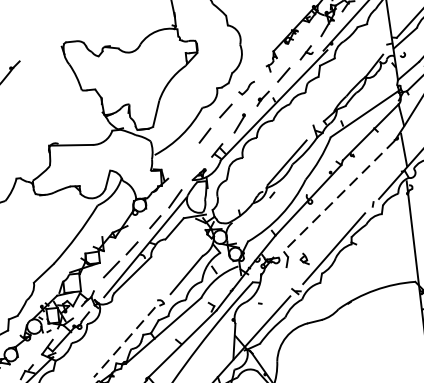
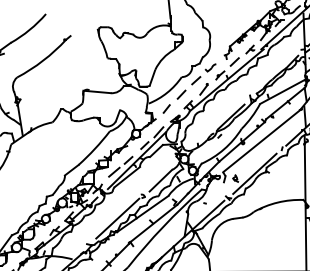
line: (183, 159) -> (166, 108), added
line: (339, 196) -> (261, 141), dashed -> solid
line: (124, 342) -> (117, 218), dashed -> solid

